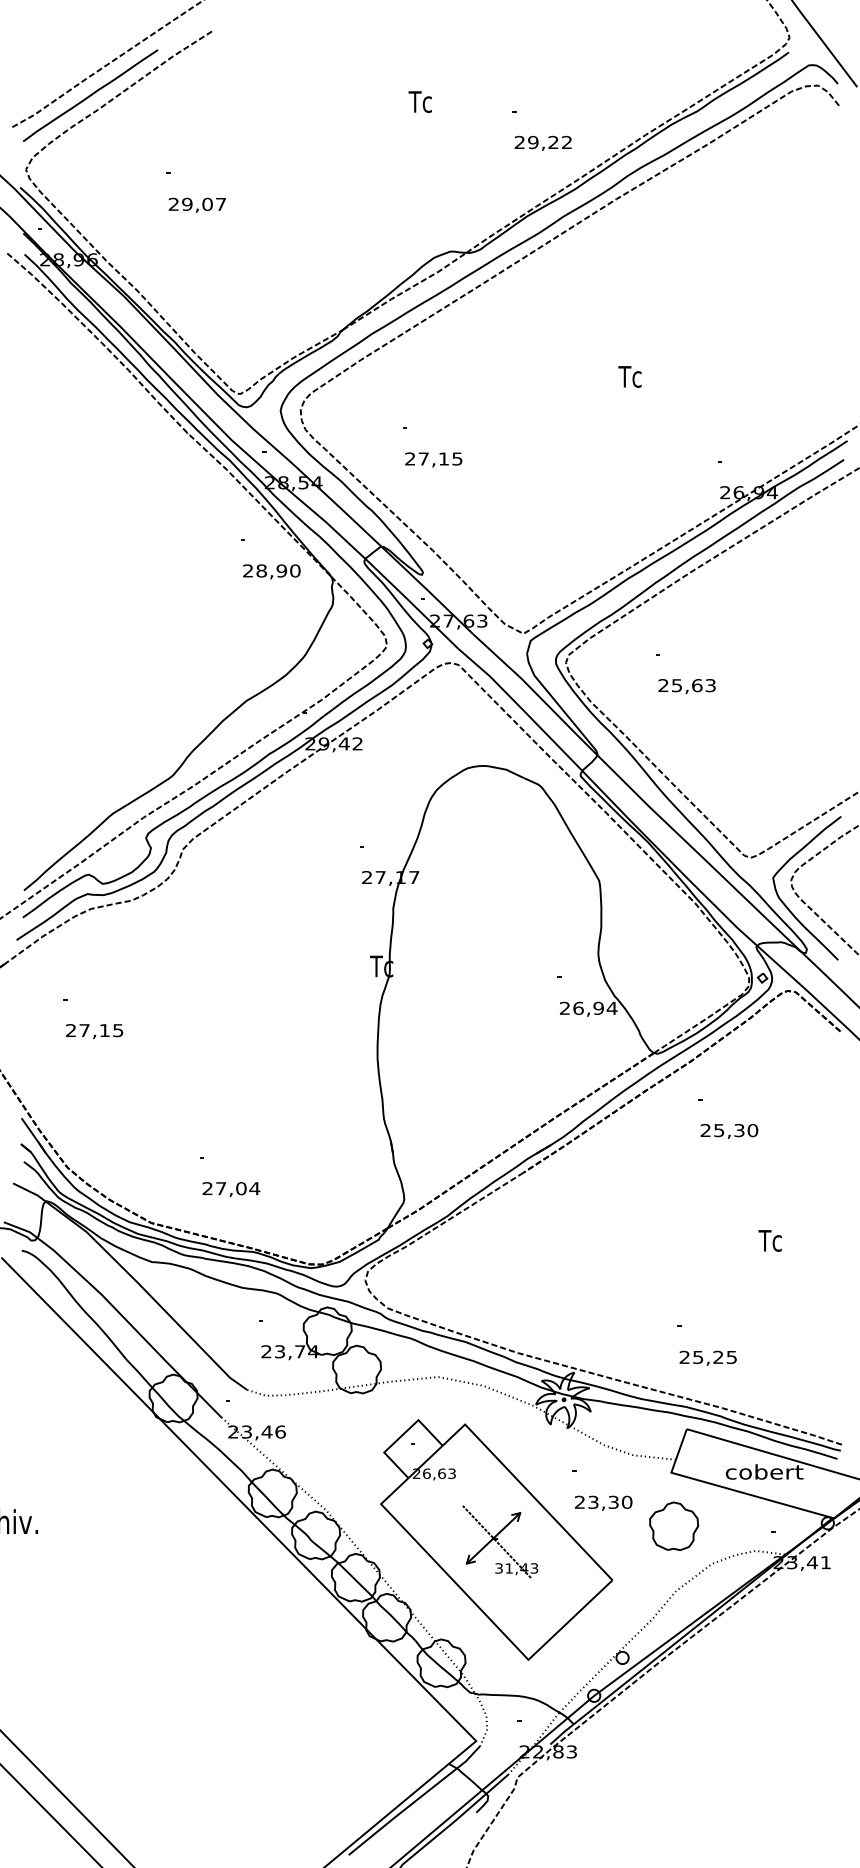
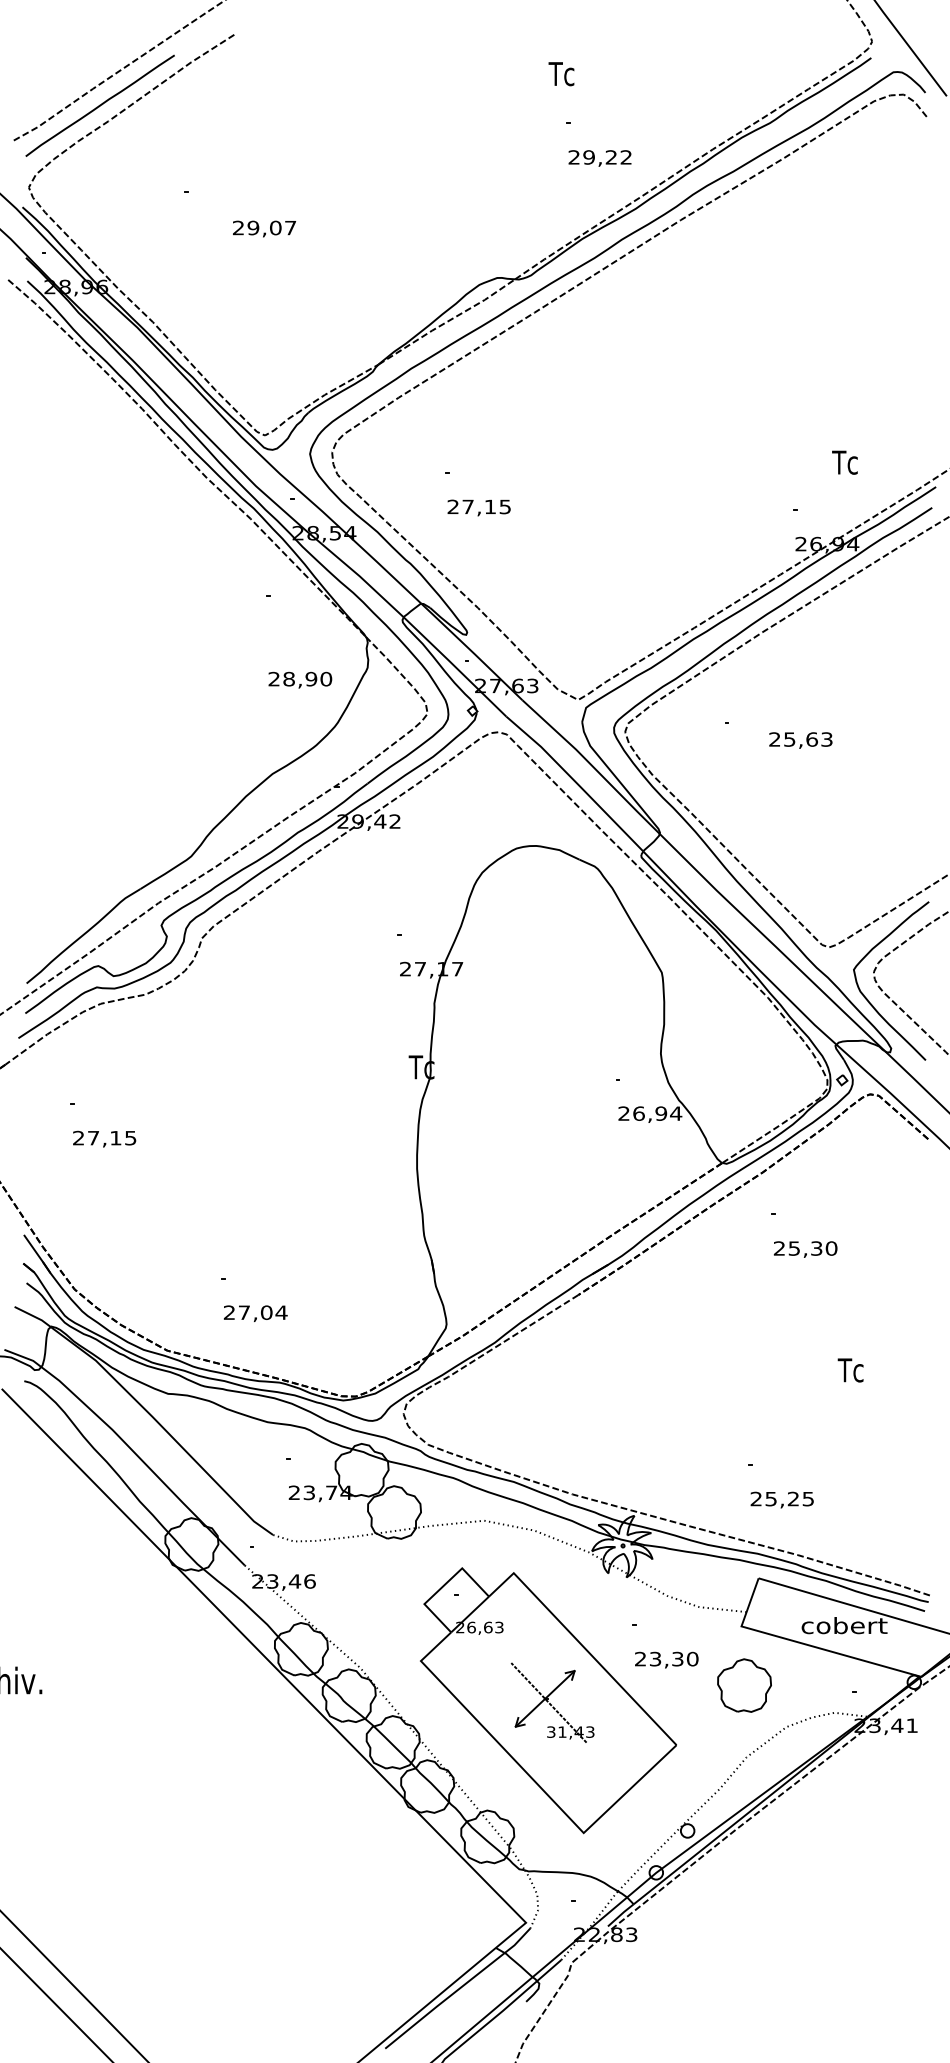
text: (419, 101) -> (560, 73), moved
text: (196, 204) -> (263, 228), moved
text: (629, 376) -> (844, 462), moved
text: (271, 571) -> (299, 679), moved
text: (686, 686) -> (800, 740), moved

